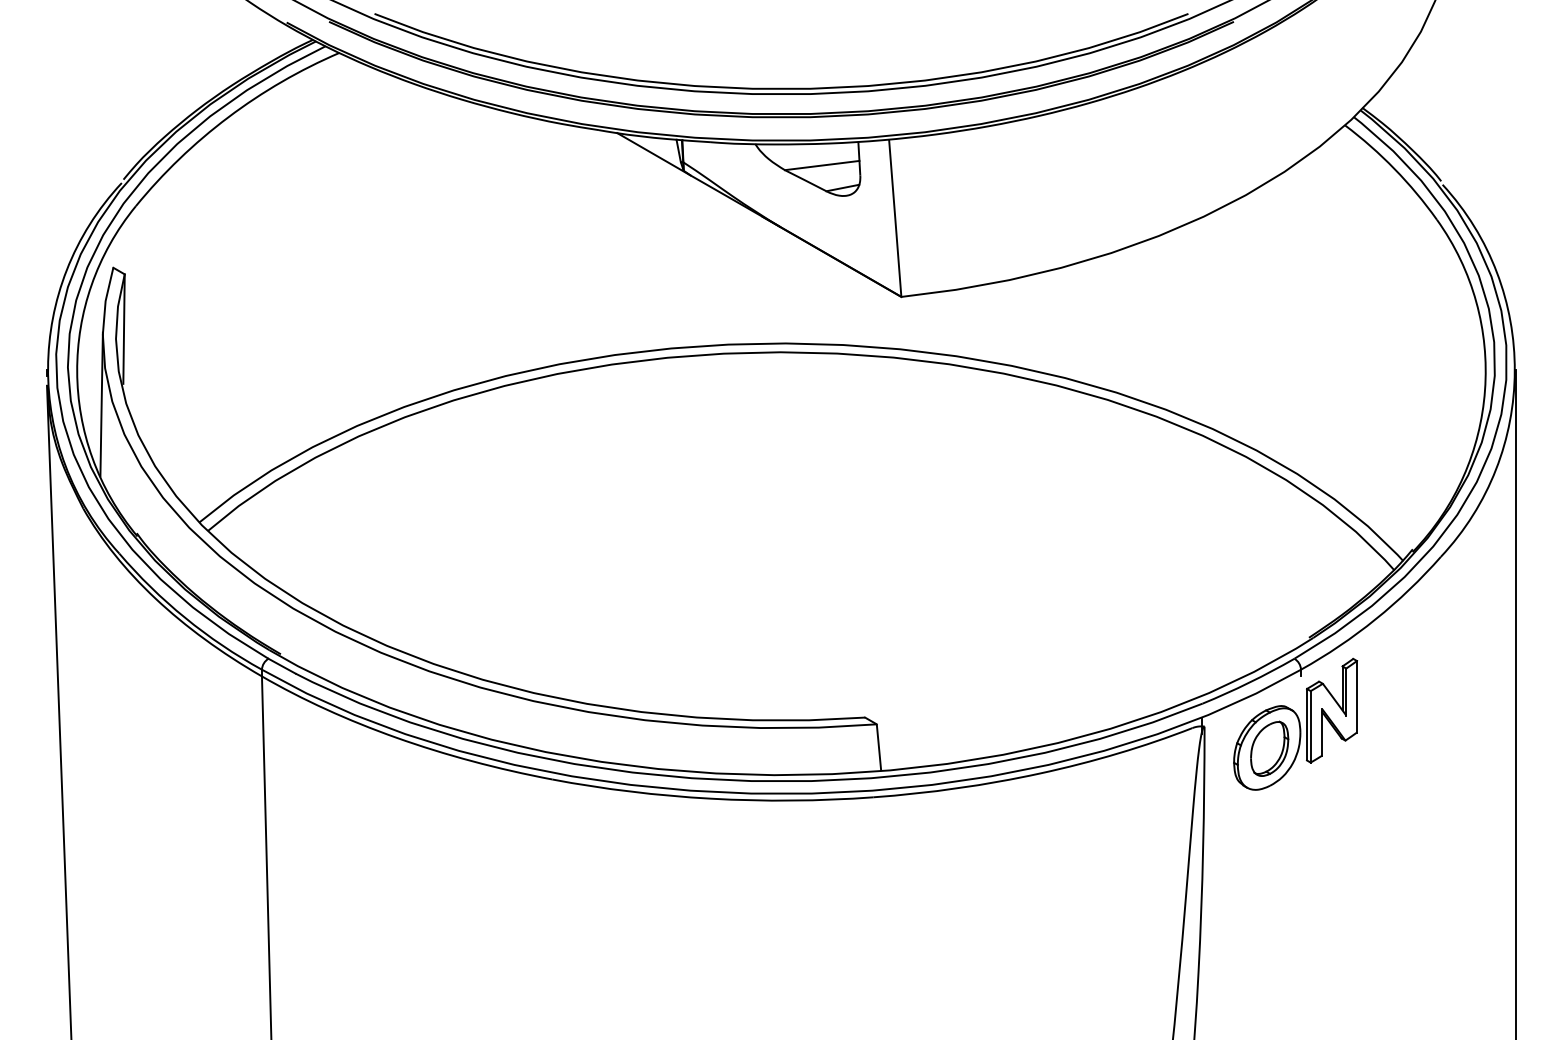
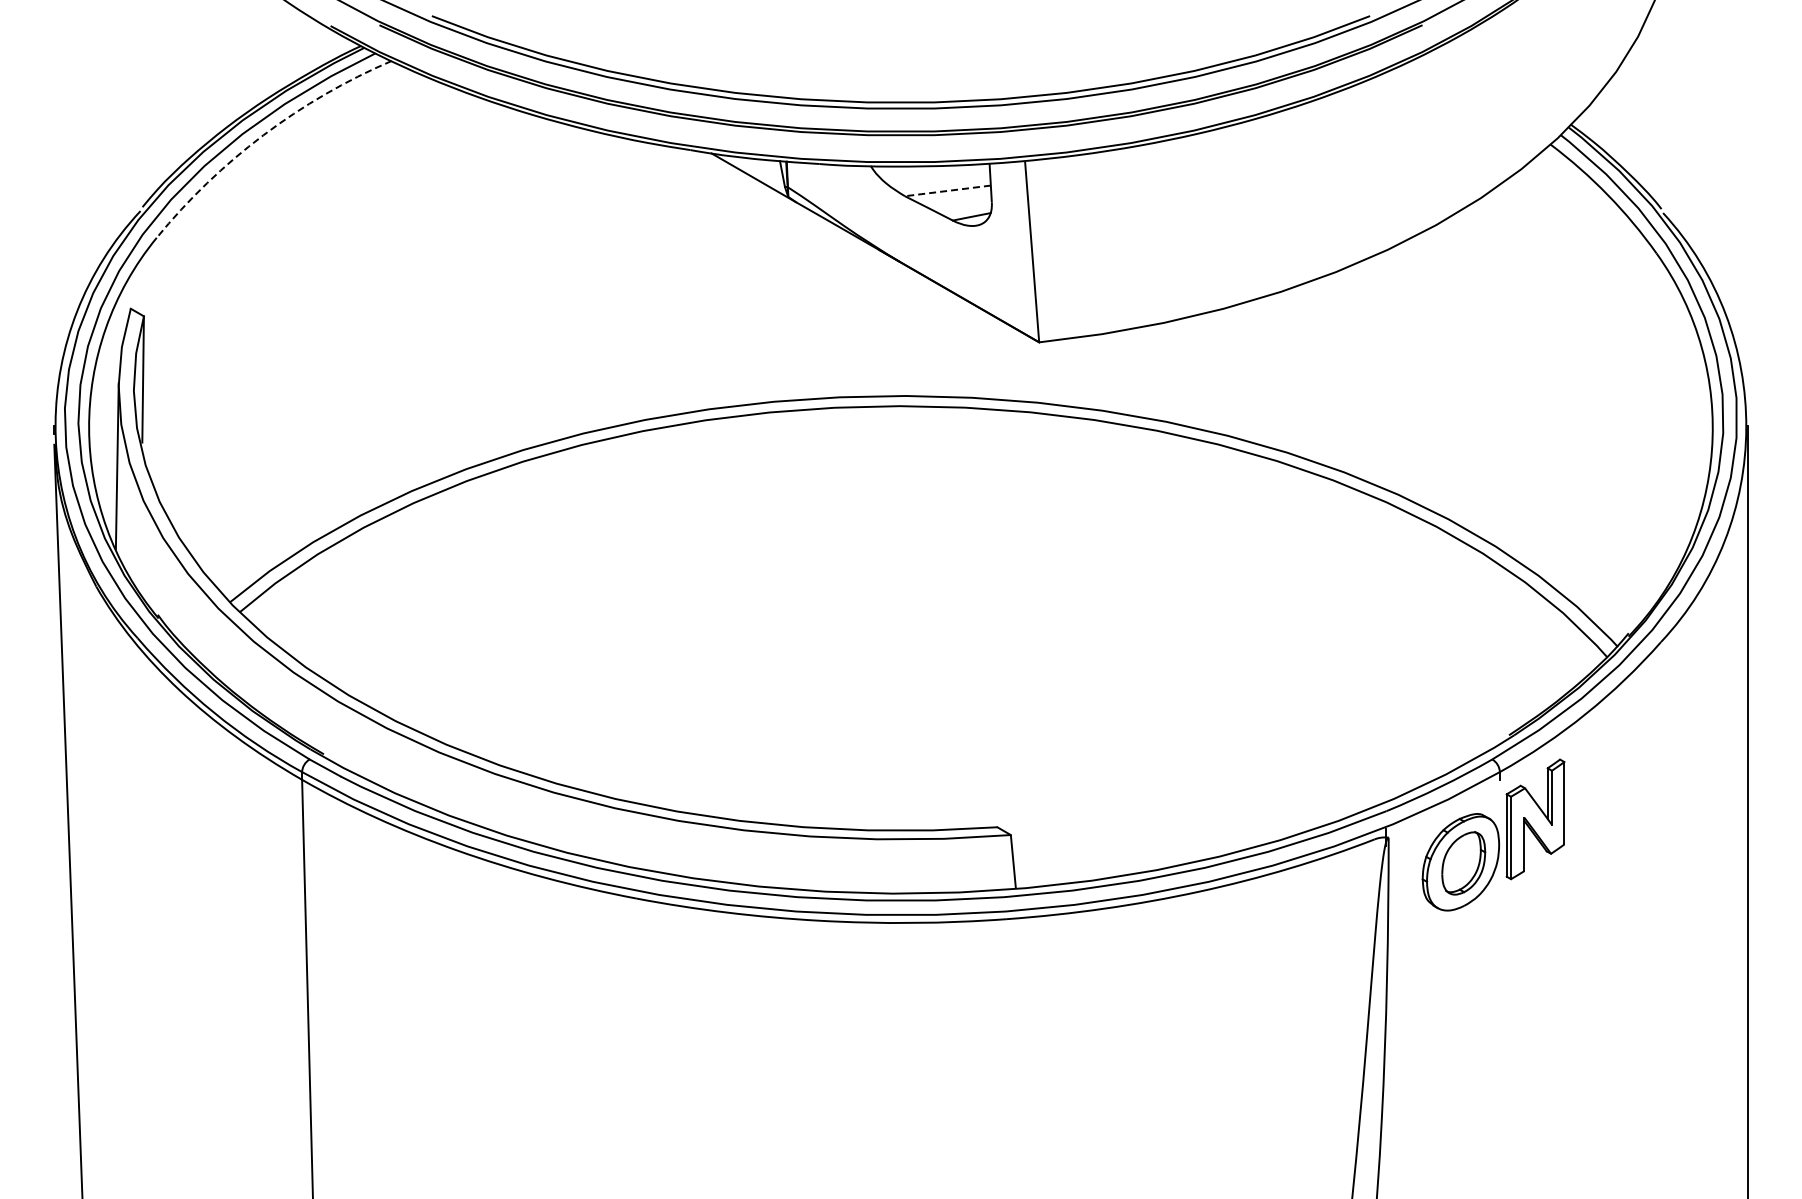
arc: (228, 117) -> (263, 135), solid -> dashed
line: (821, 165) -> (947, 190), solid -> dashed

